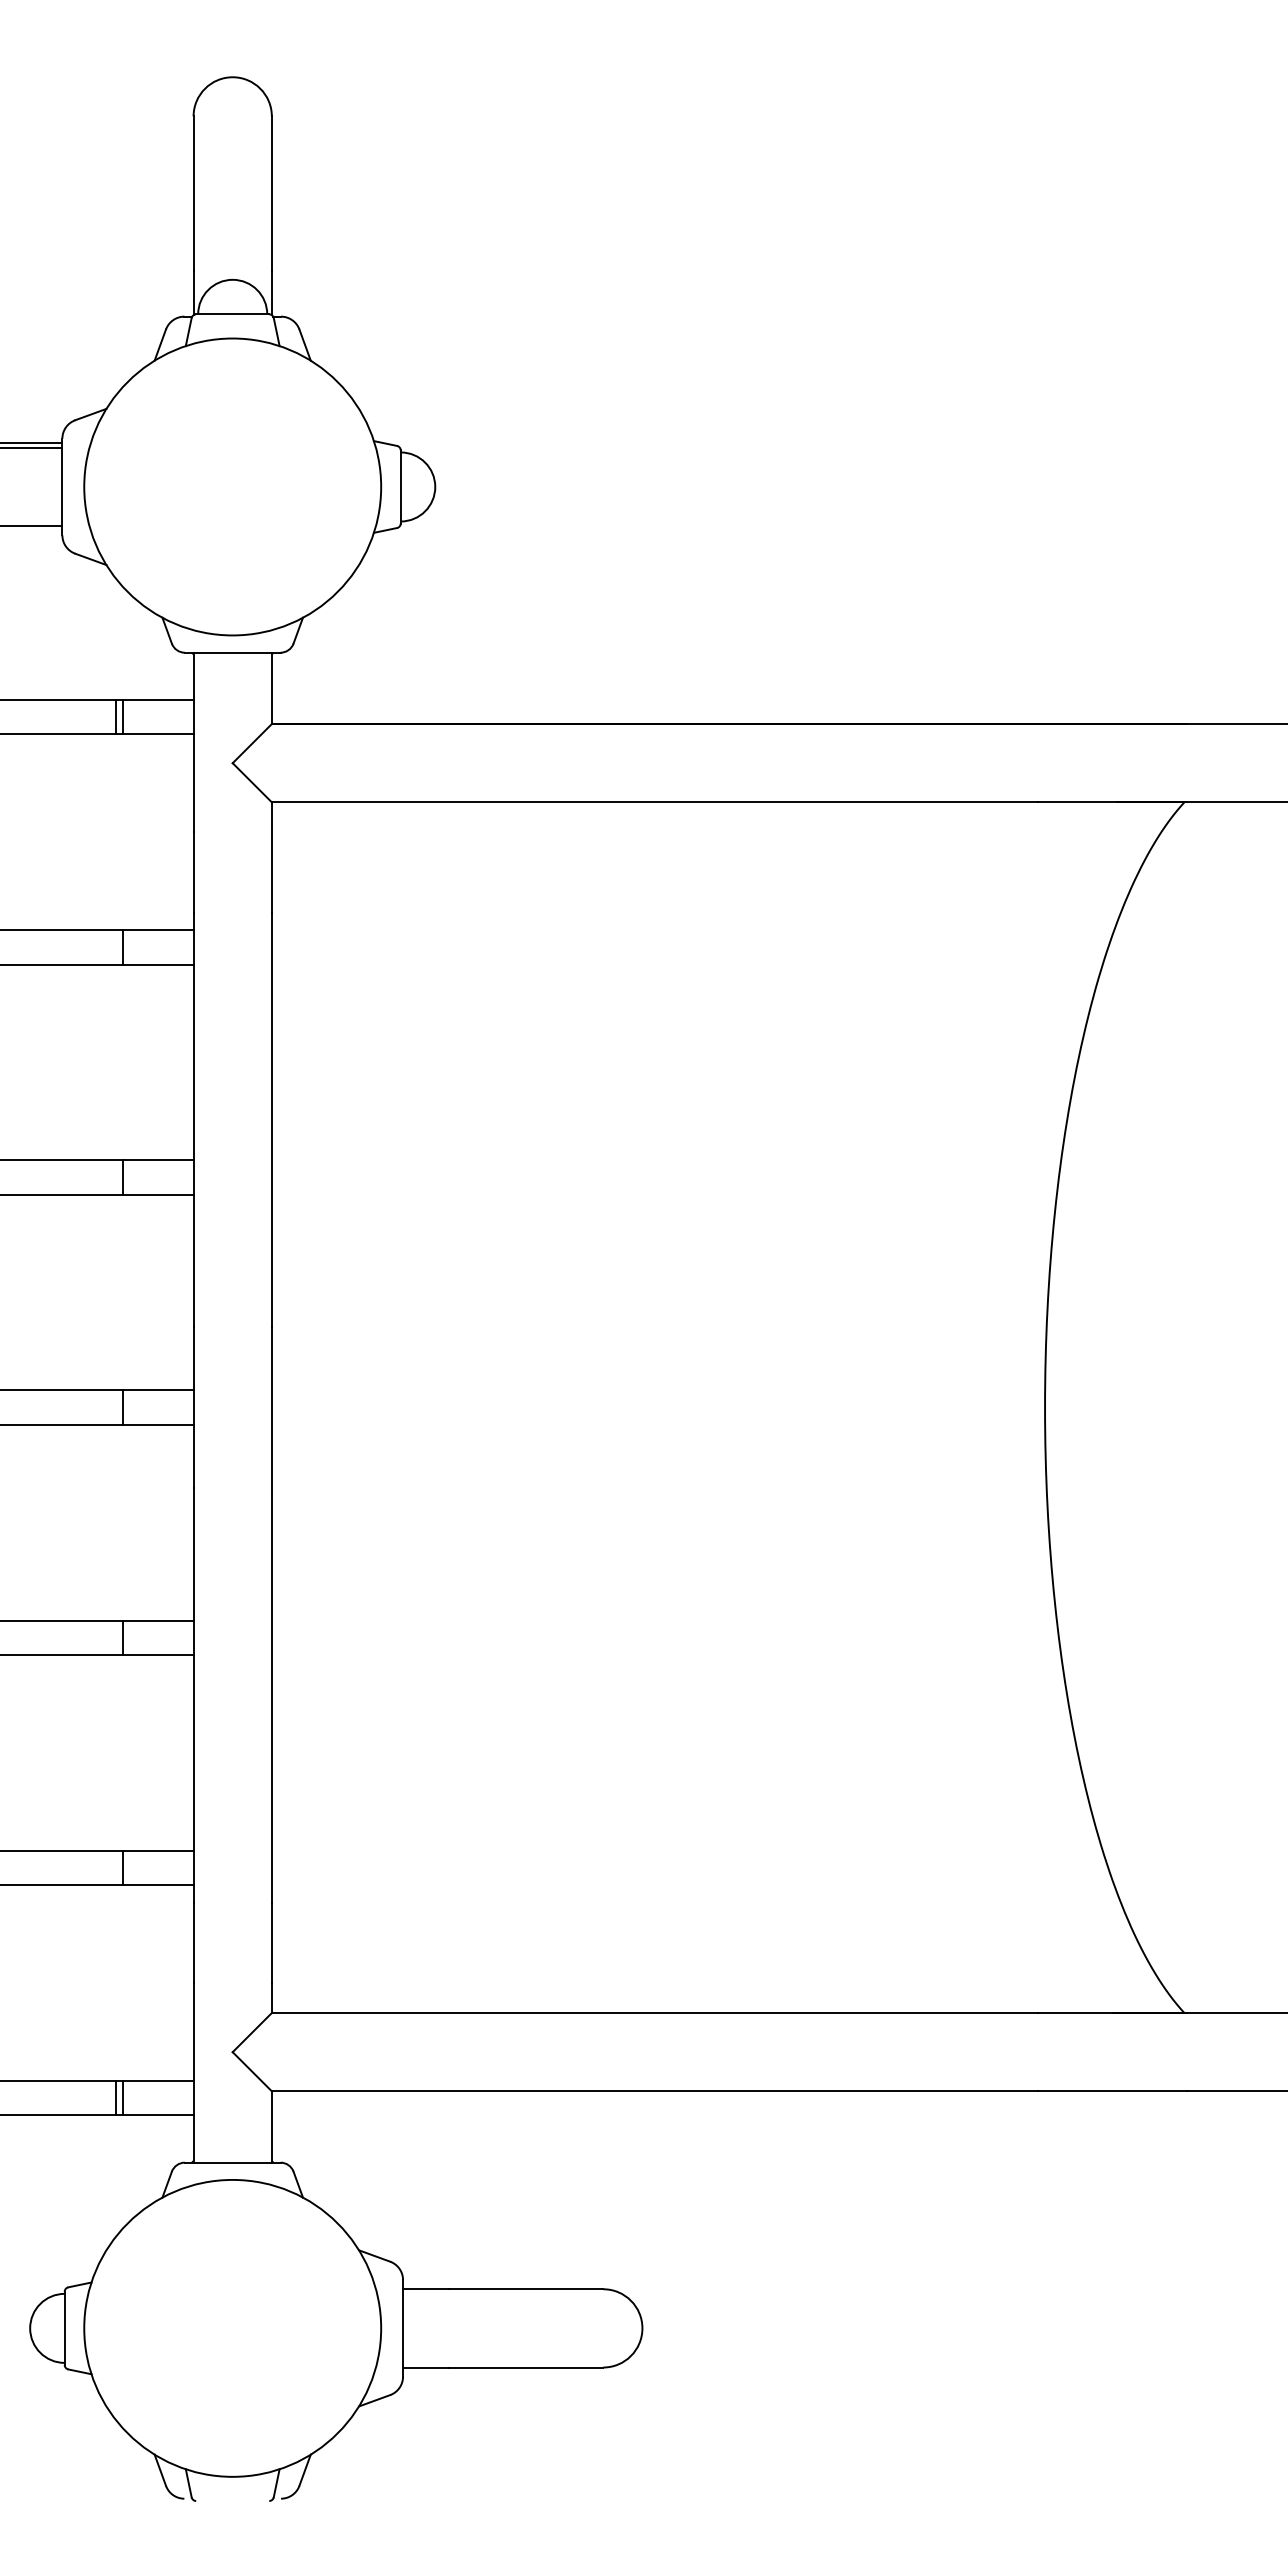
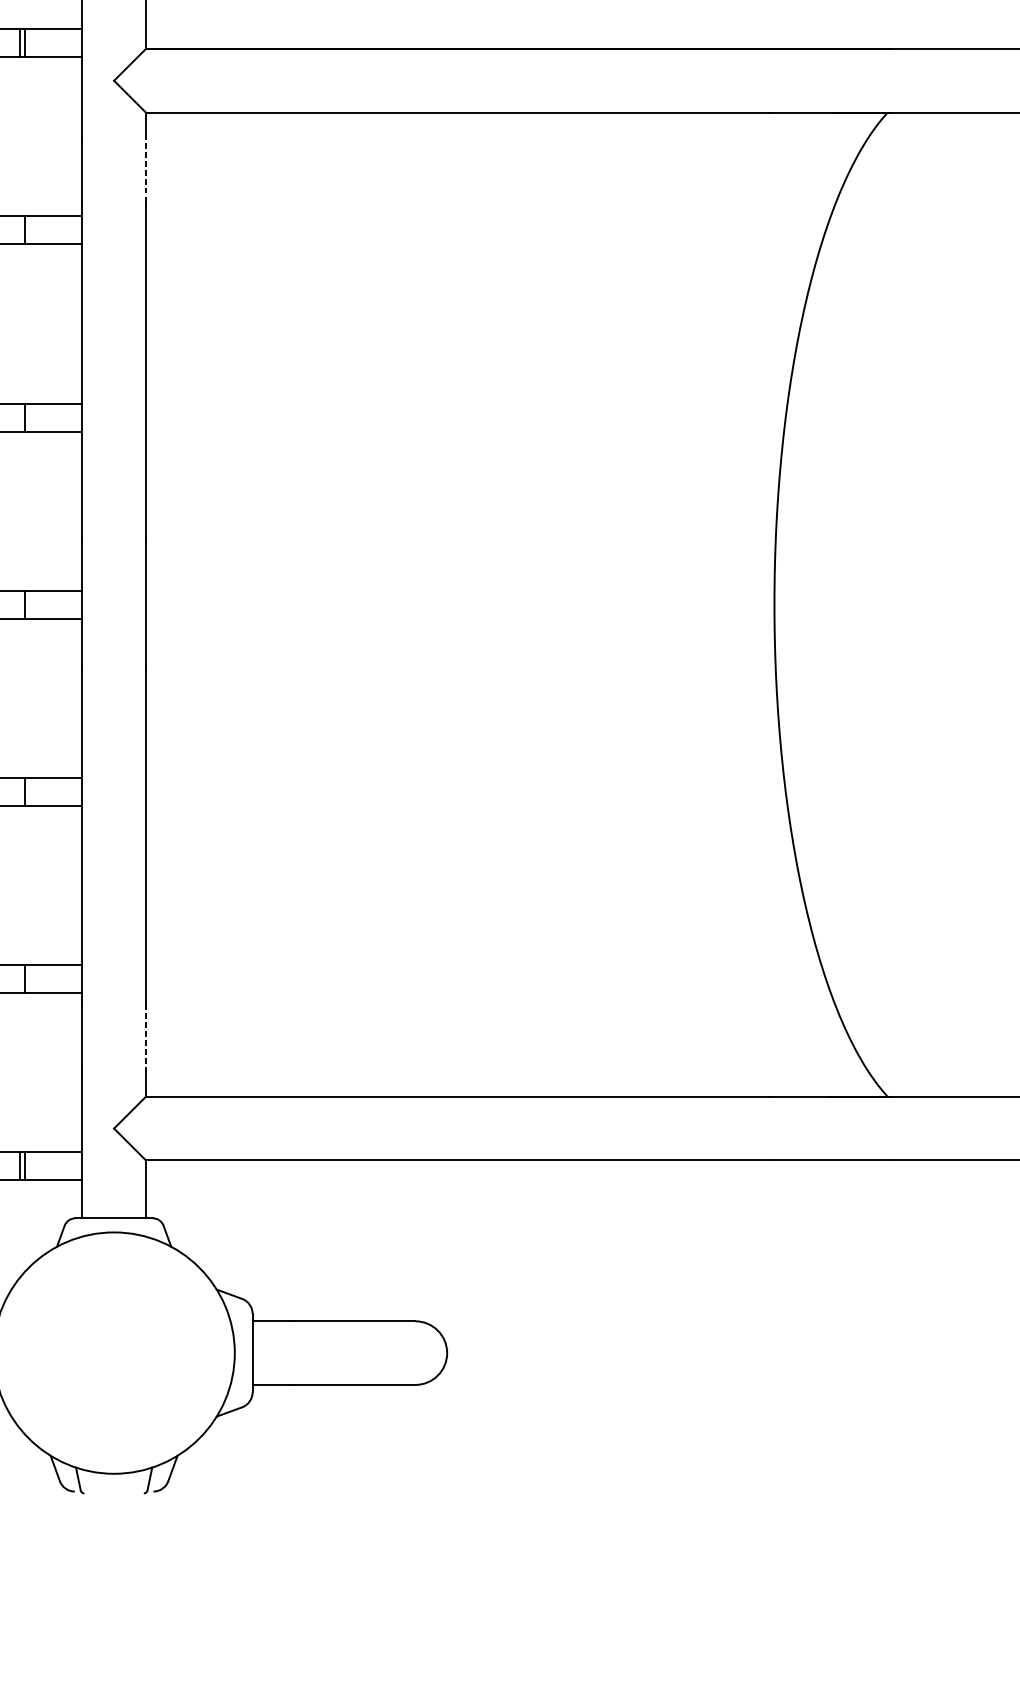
line: (271, 872) -> (145, 169), solid -> dashed
line: (271, 1942) -> (145, 1039), solid -> dashed

